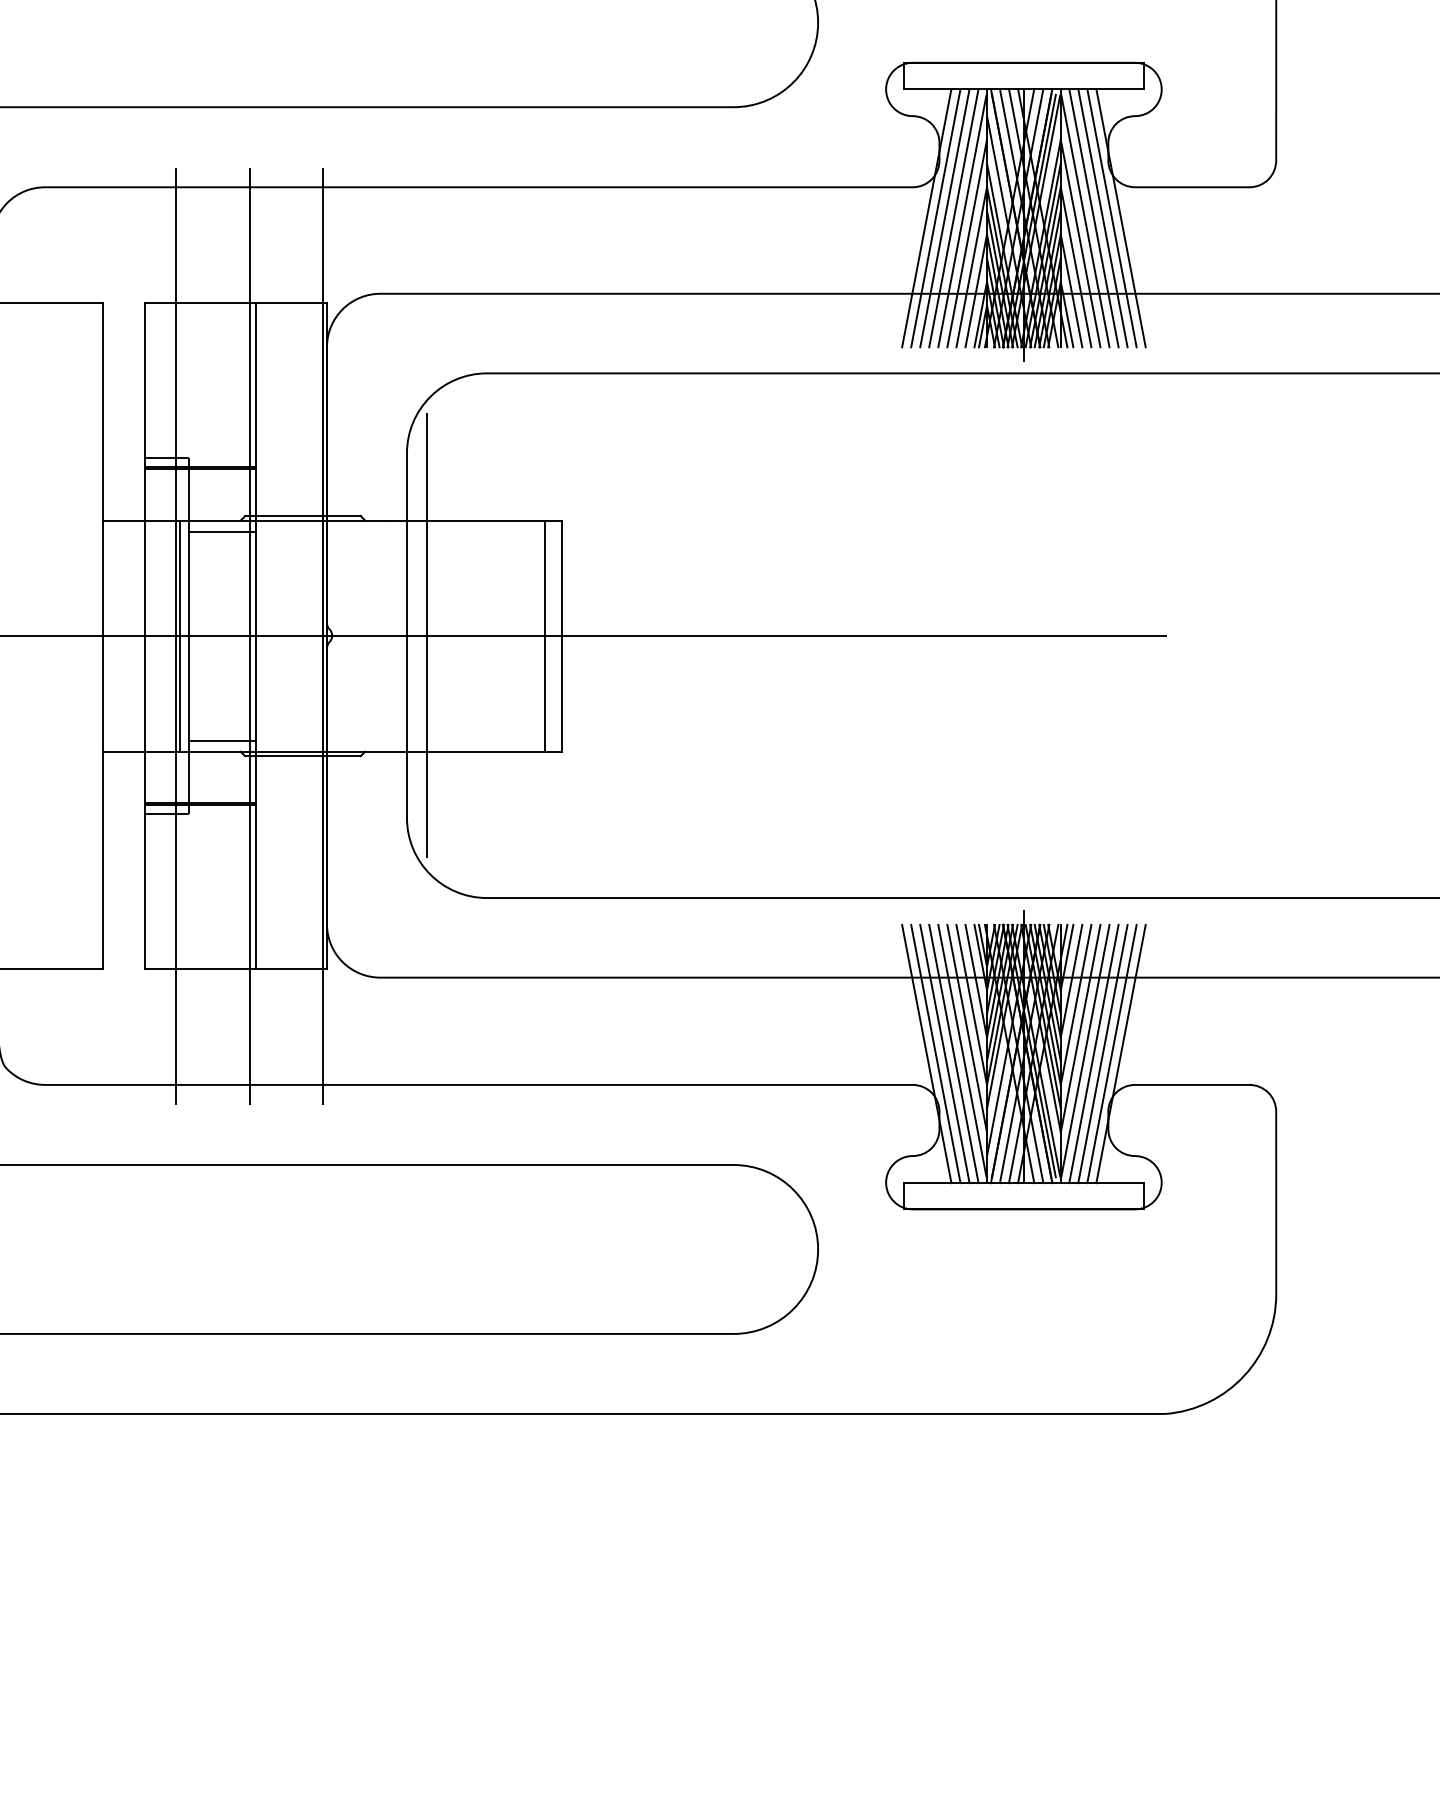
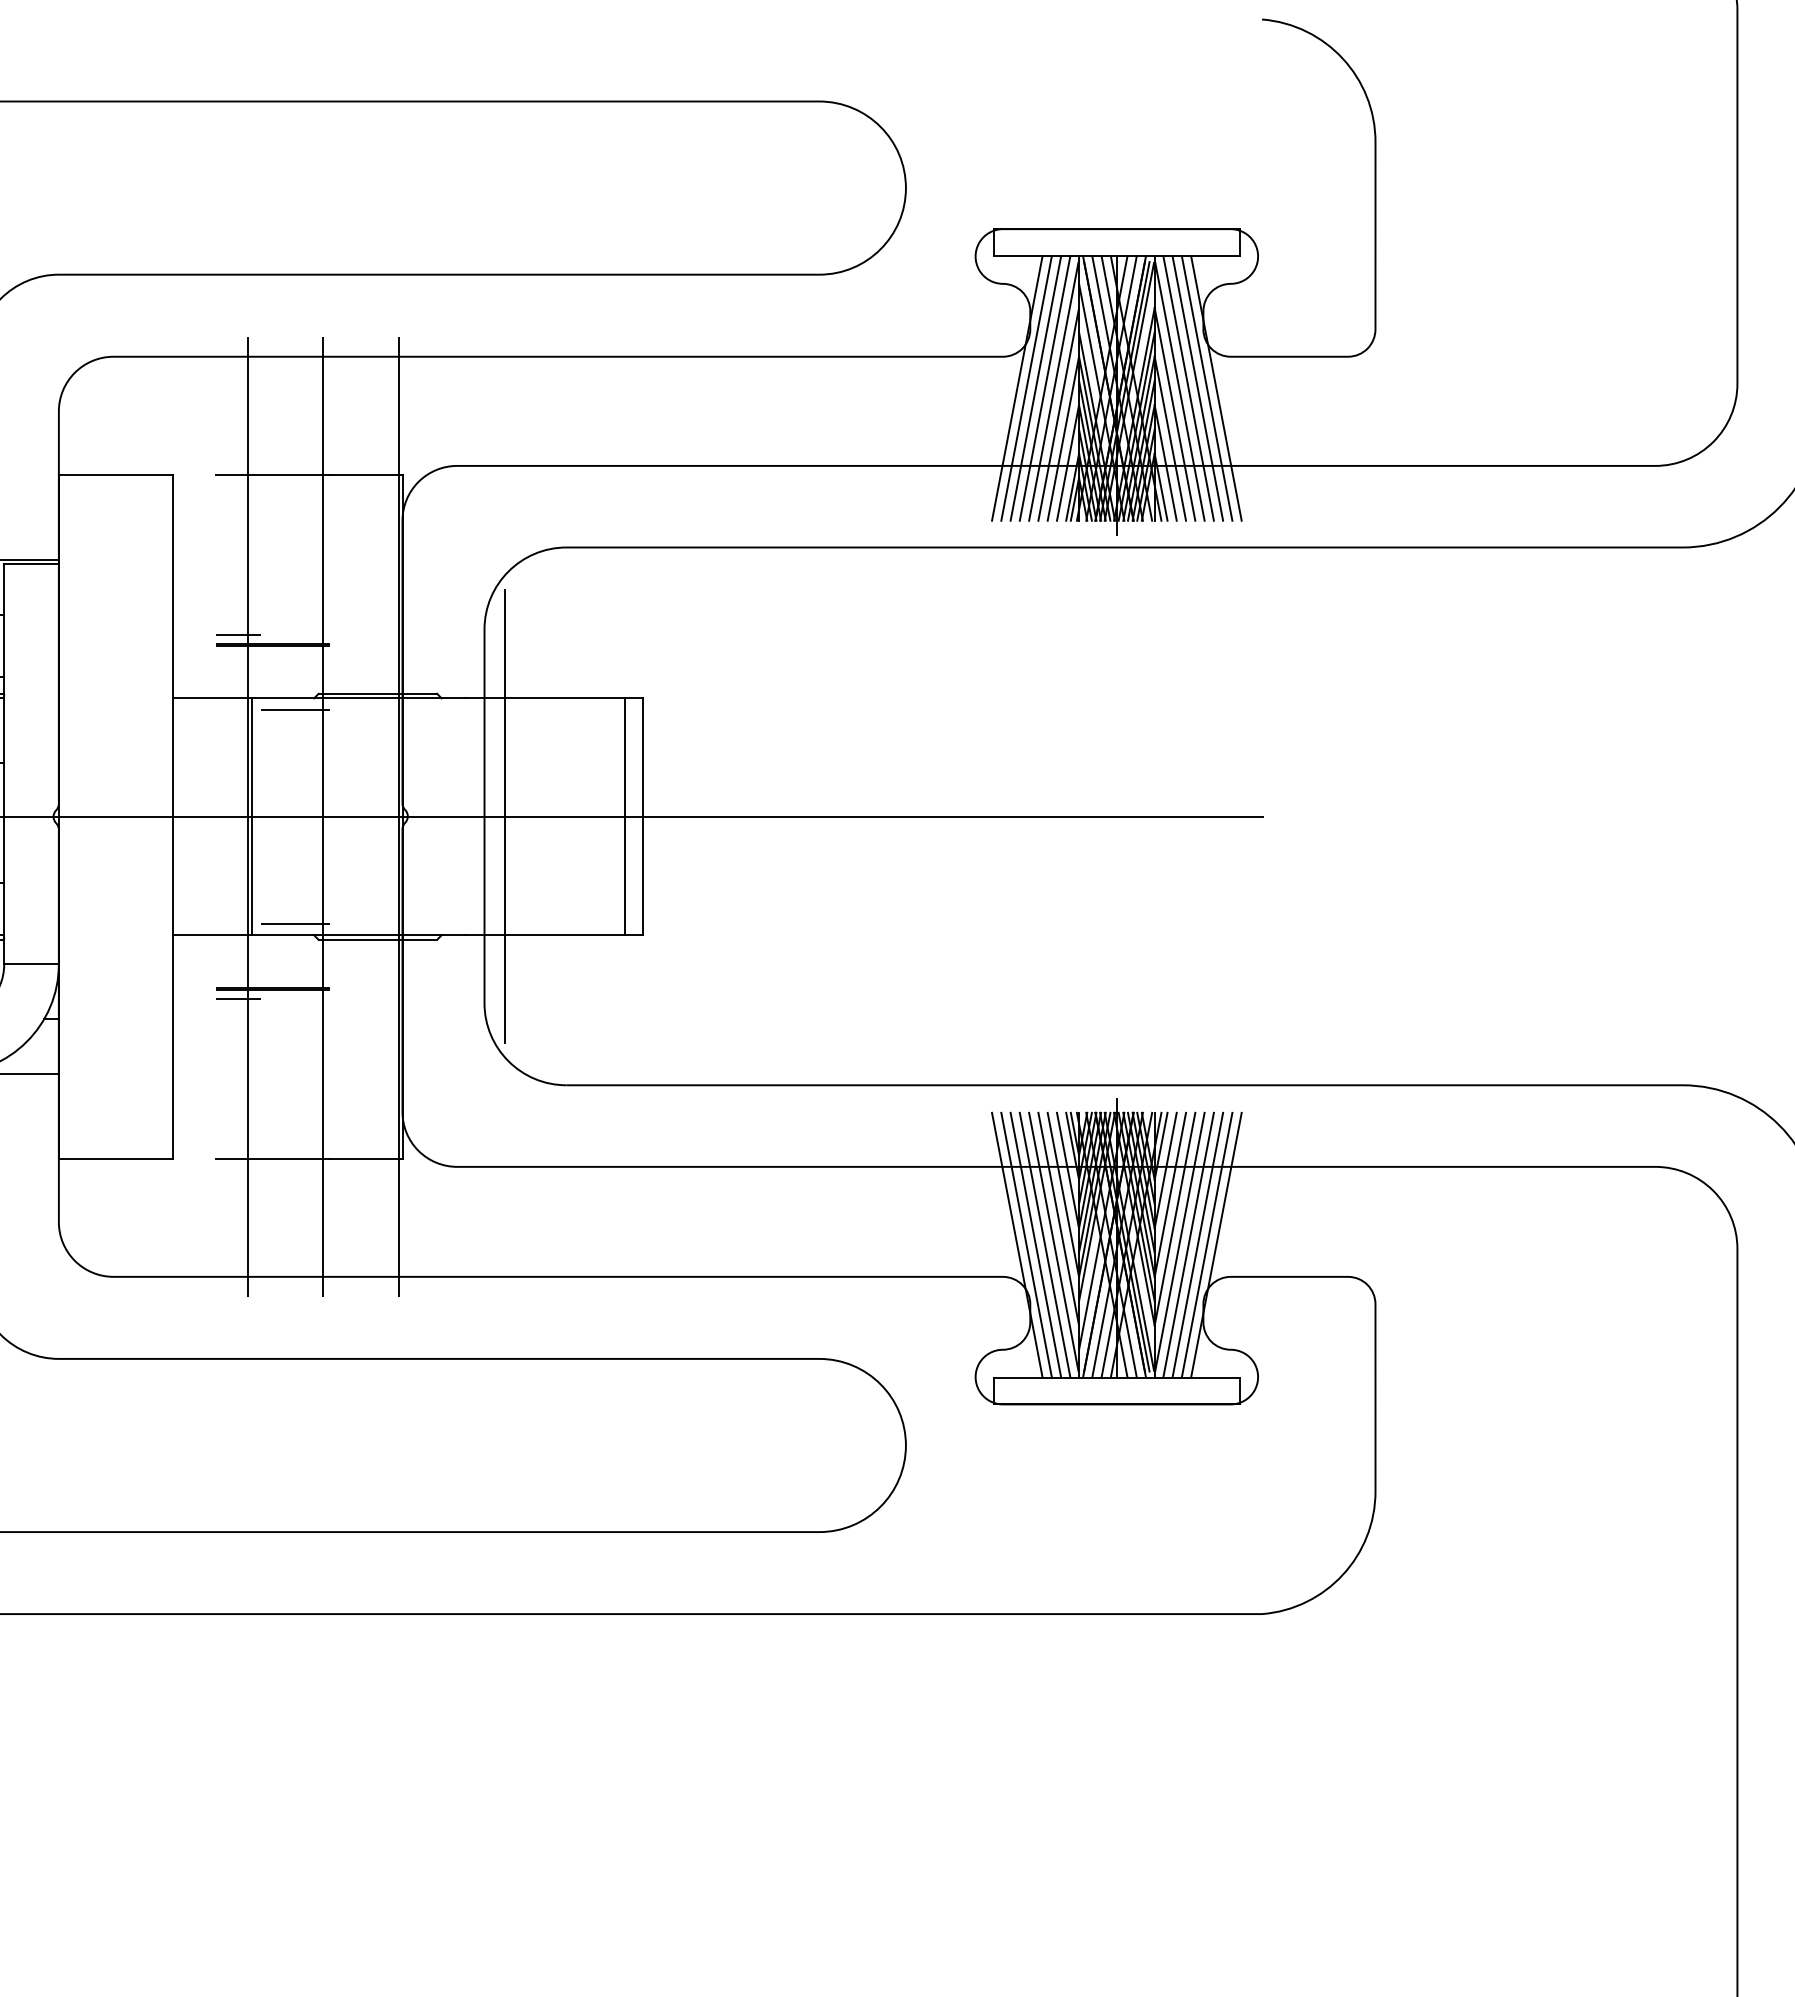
line: (144, 635) -> (215, 816), removed
line: (189, 635) -> (261, 816), removed
line: (255, 635) -> (329, 816), removed

